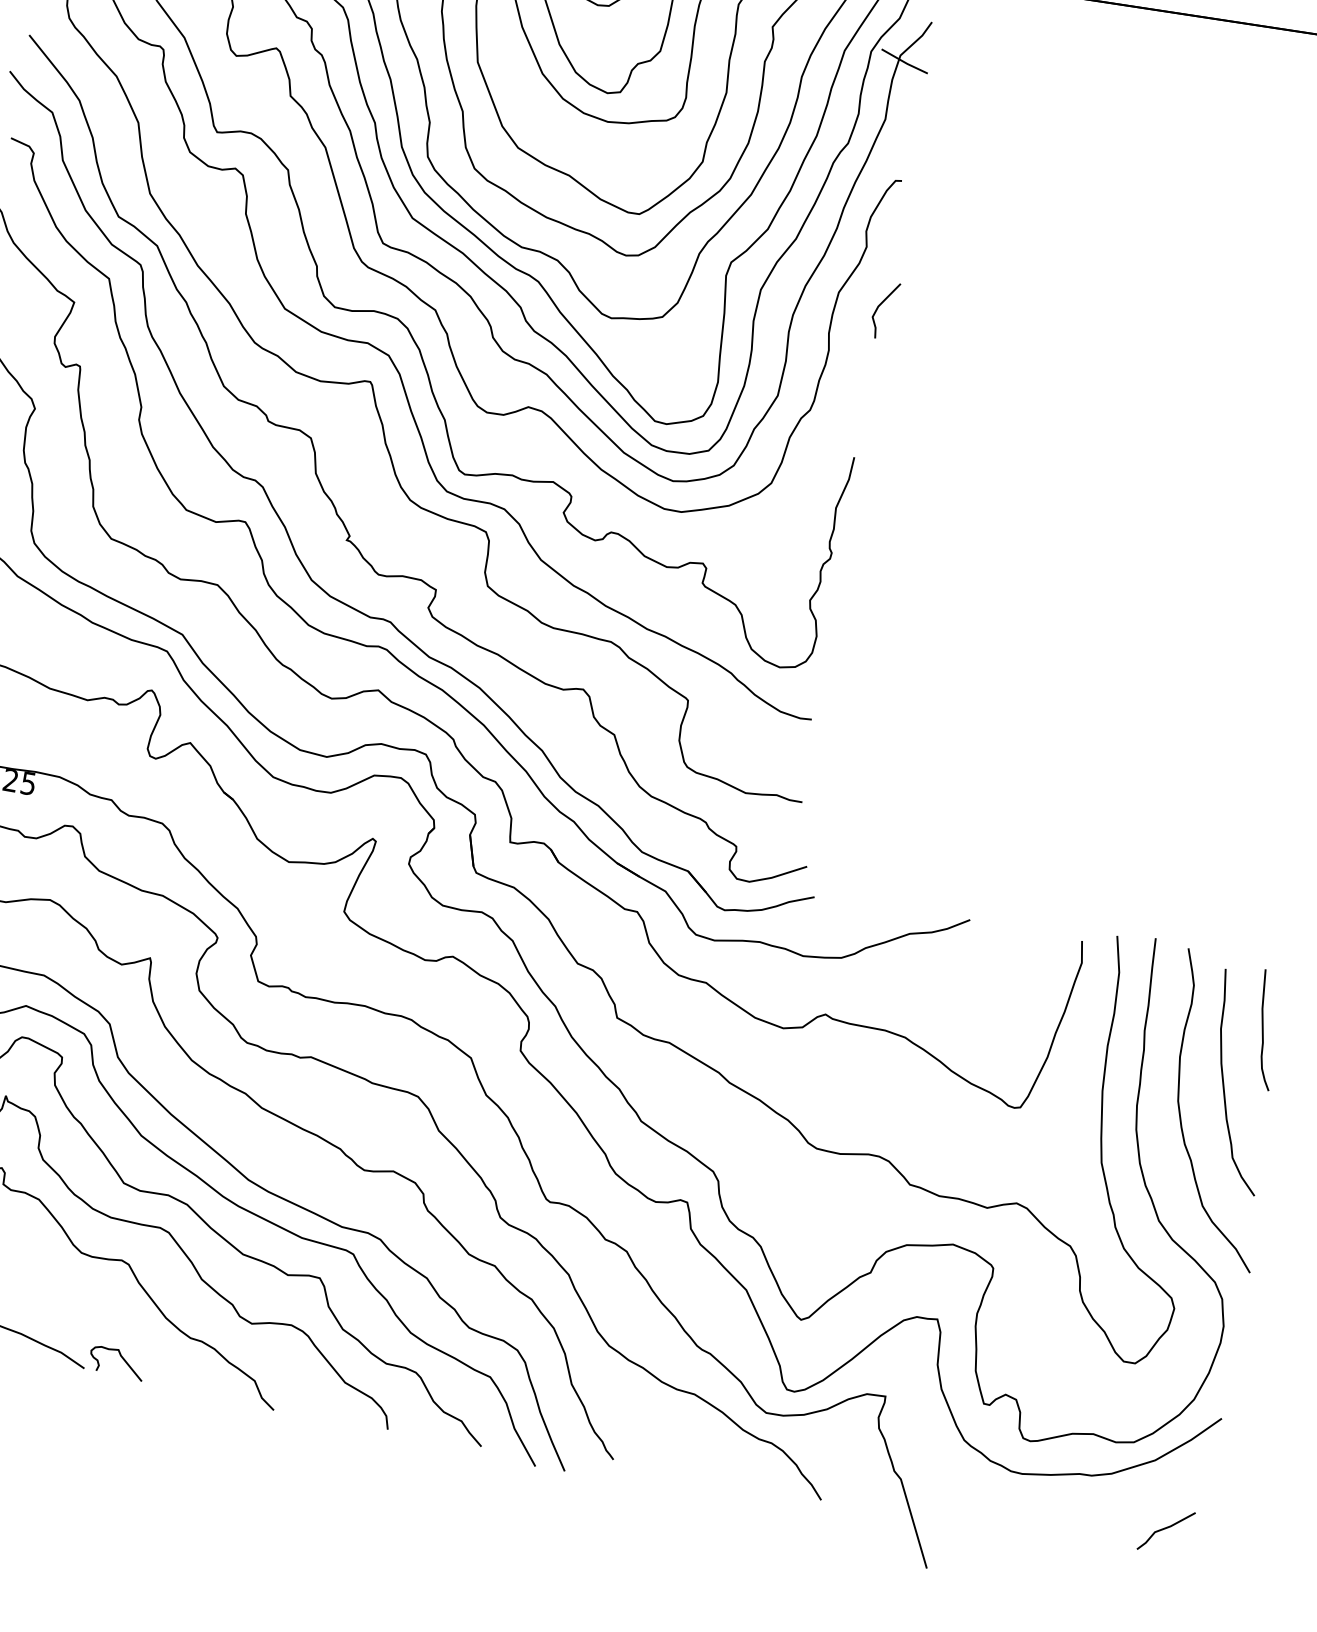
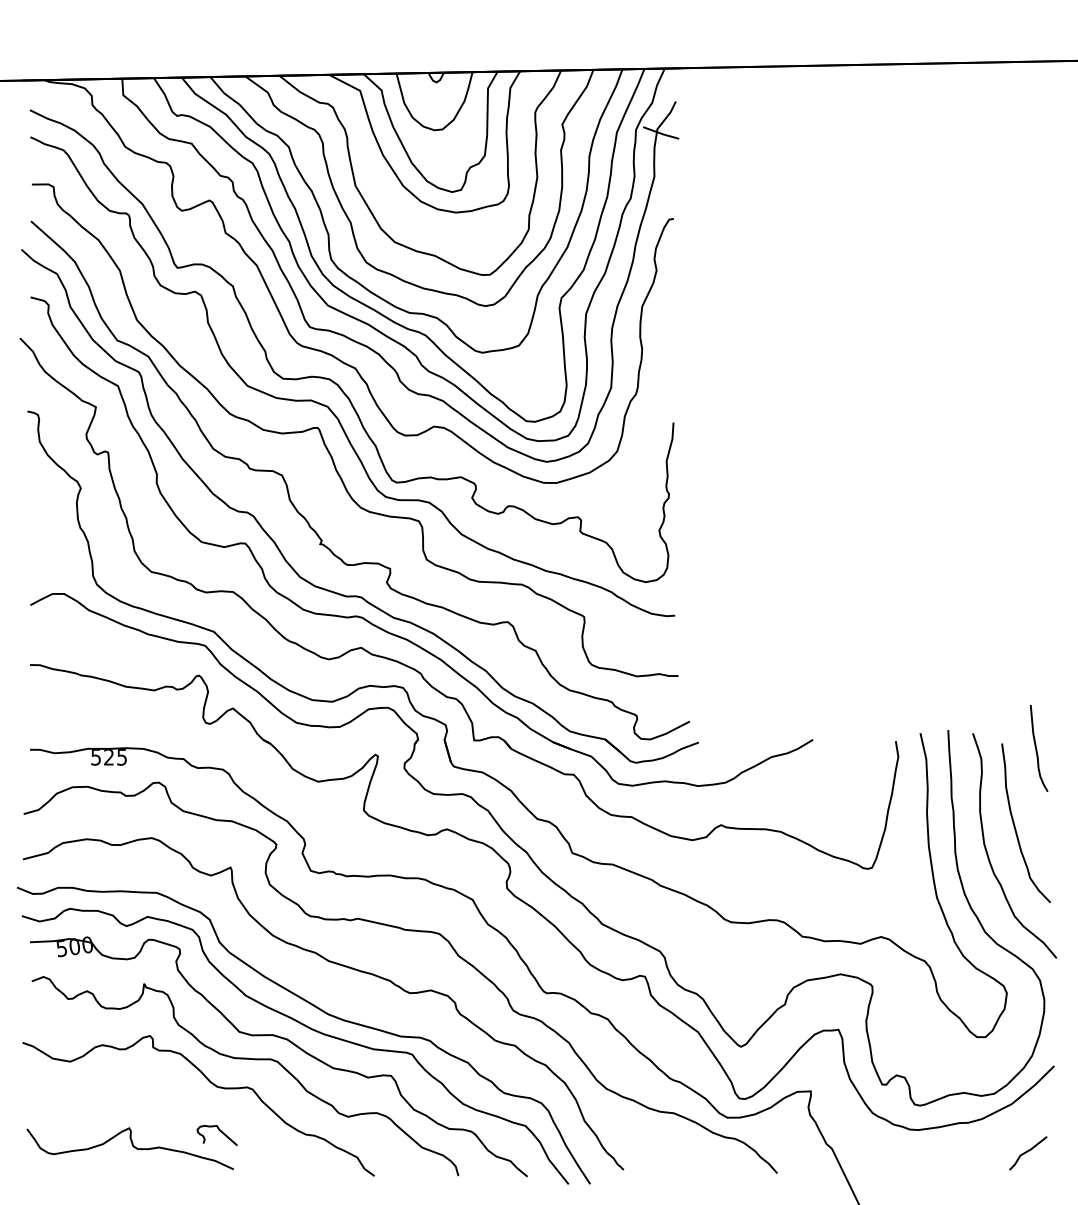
line: (881, 305) -> (674, 310), removed
curve: (1264, 1031) -> (1037, 749), moved
curve: (120, 1358) -> (219, 1131), moved

